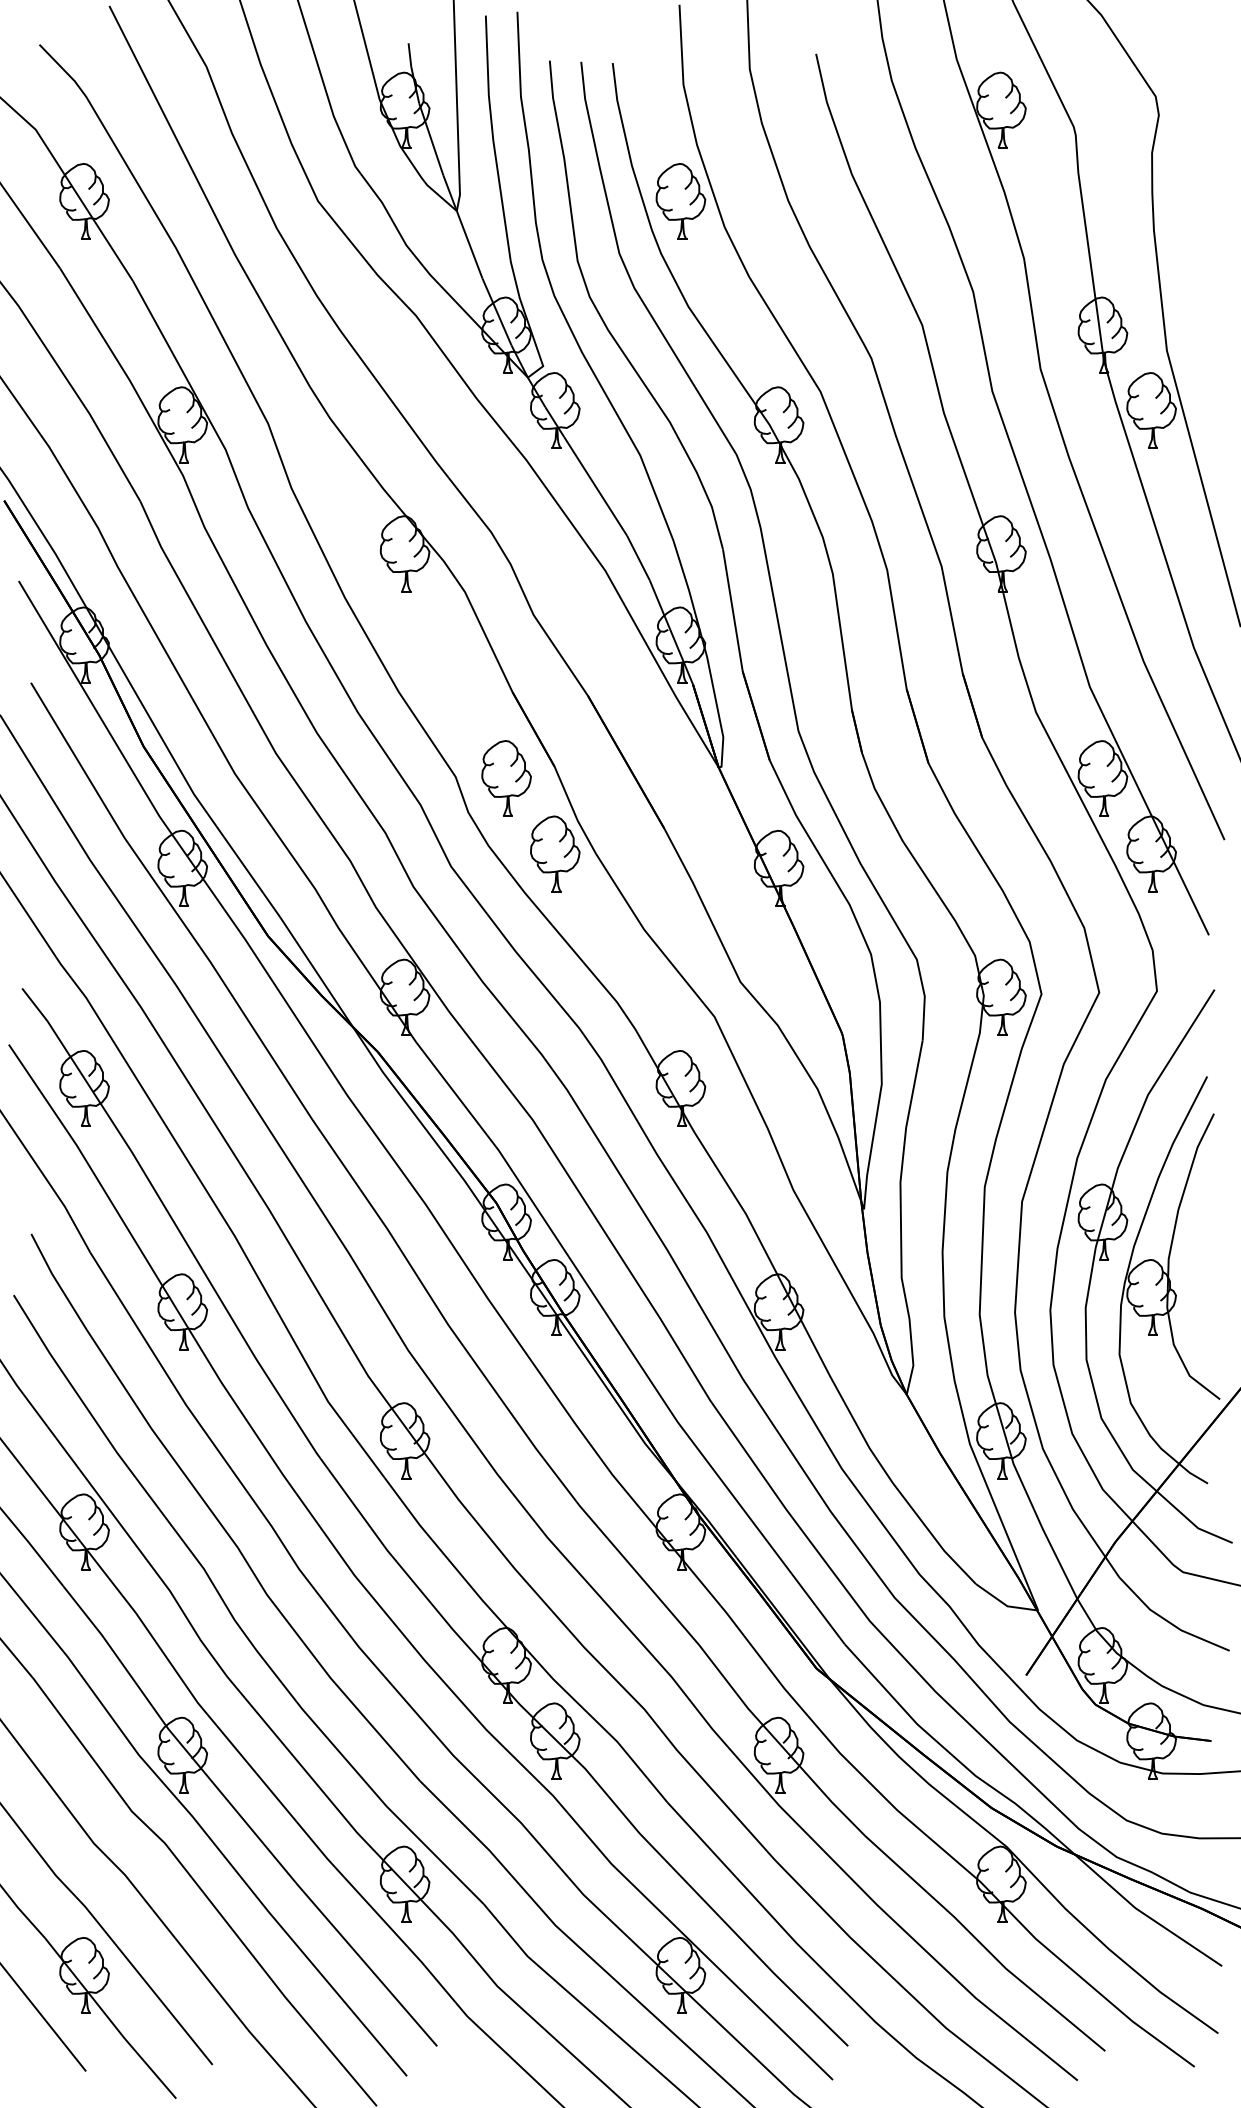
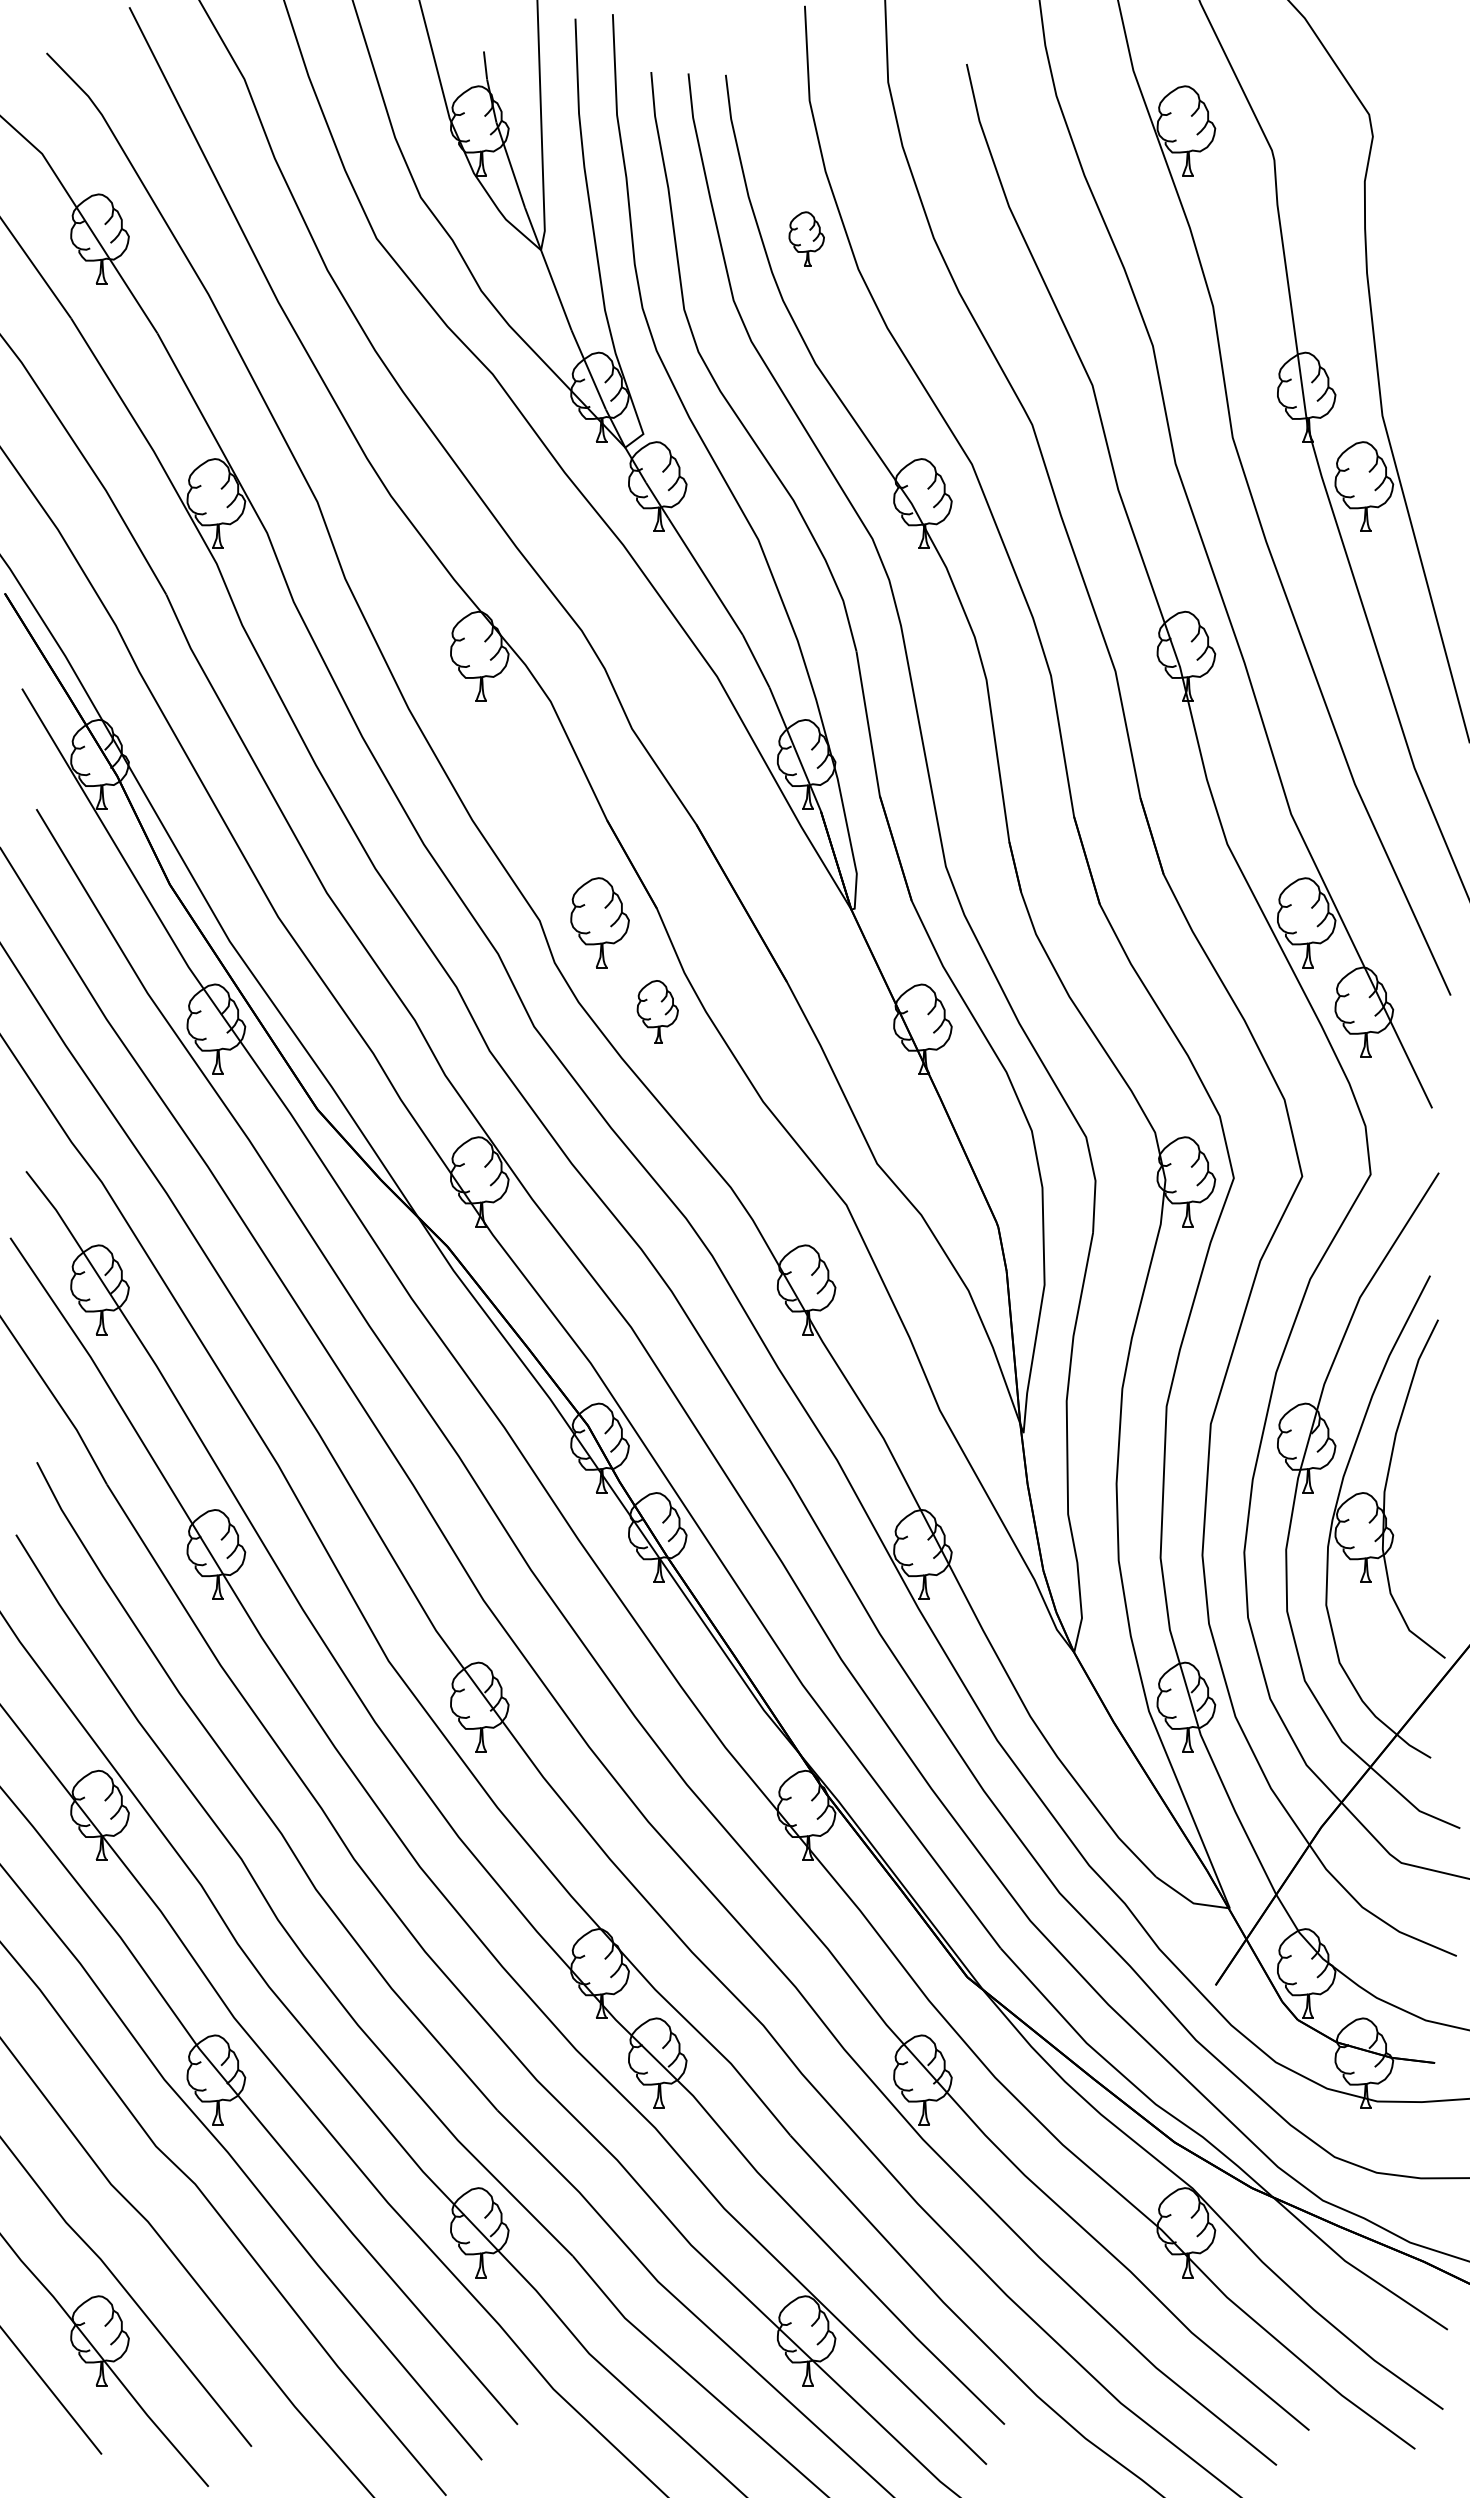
part: (680, 201) -> (806, 238), size x0.6
part: (555, 853) -> (657, 1011), size x0.7

